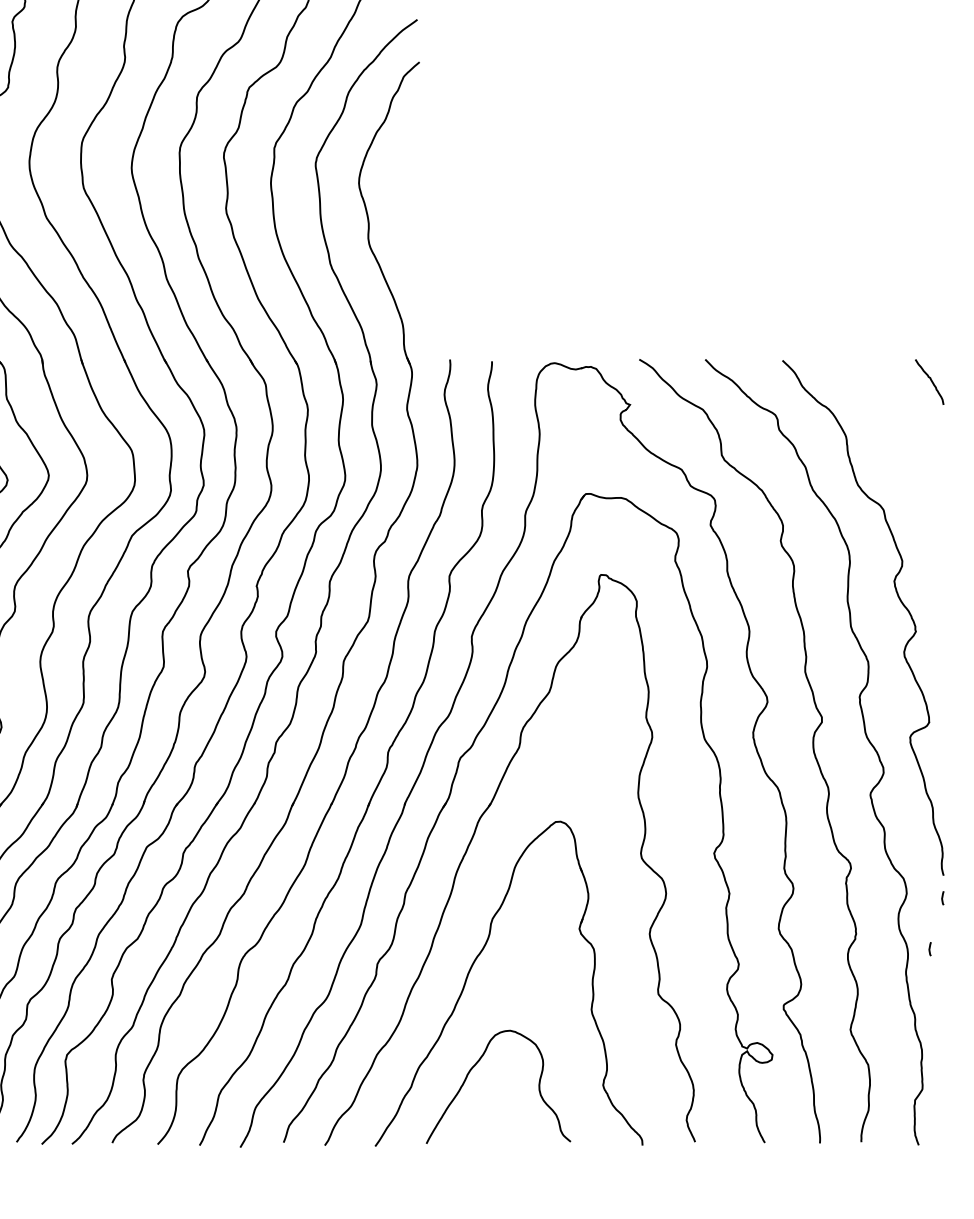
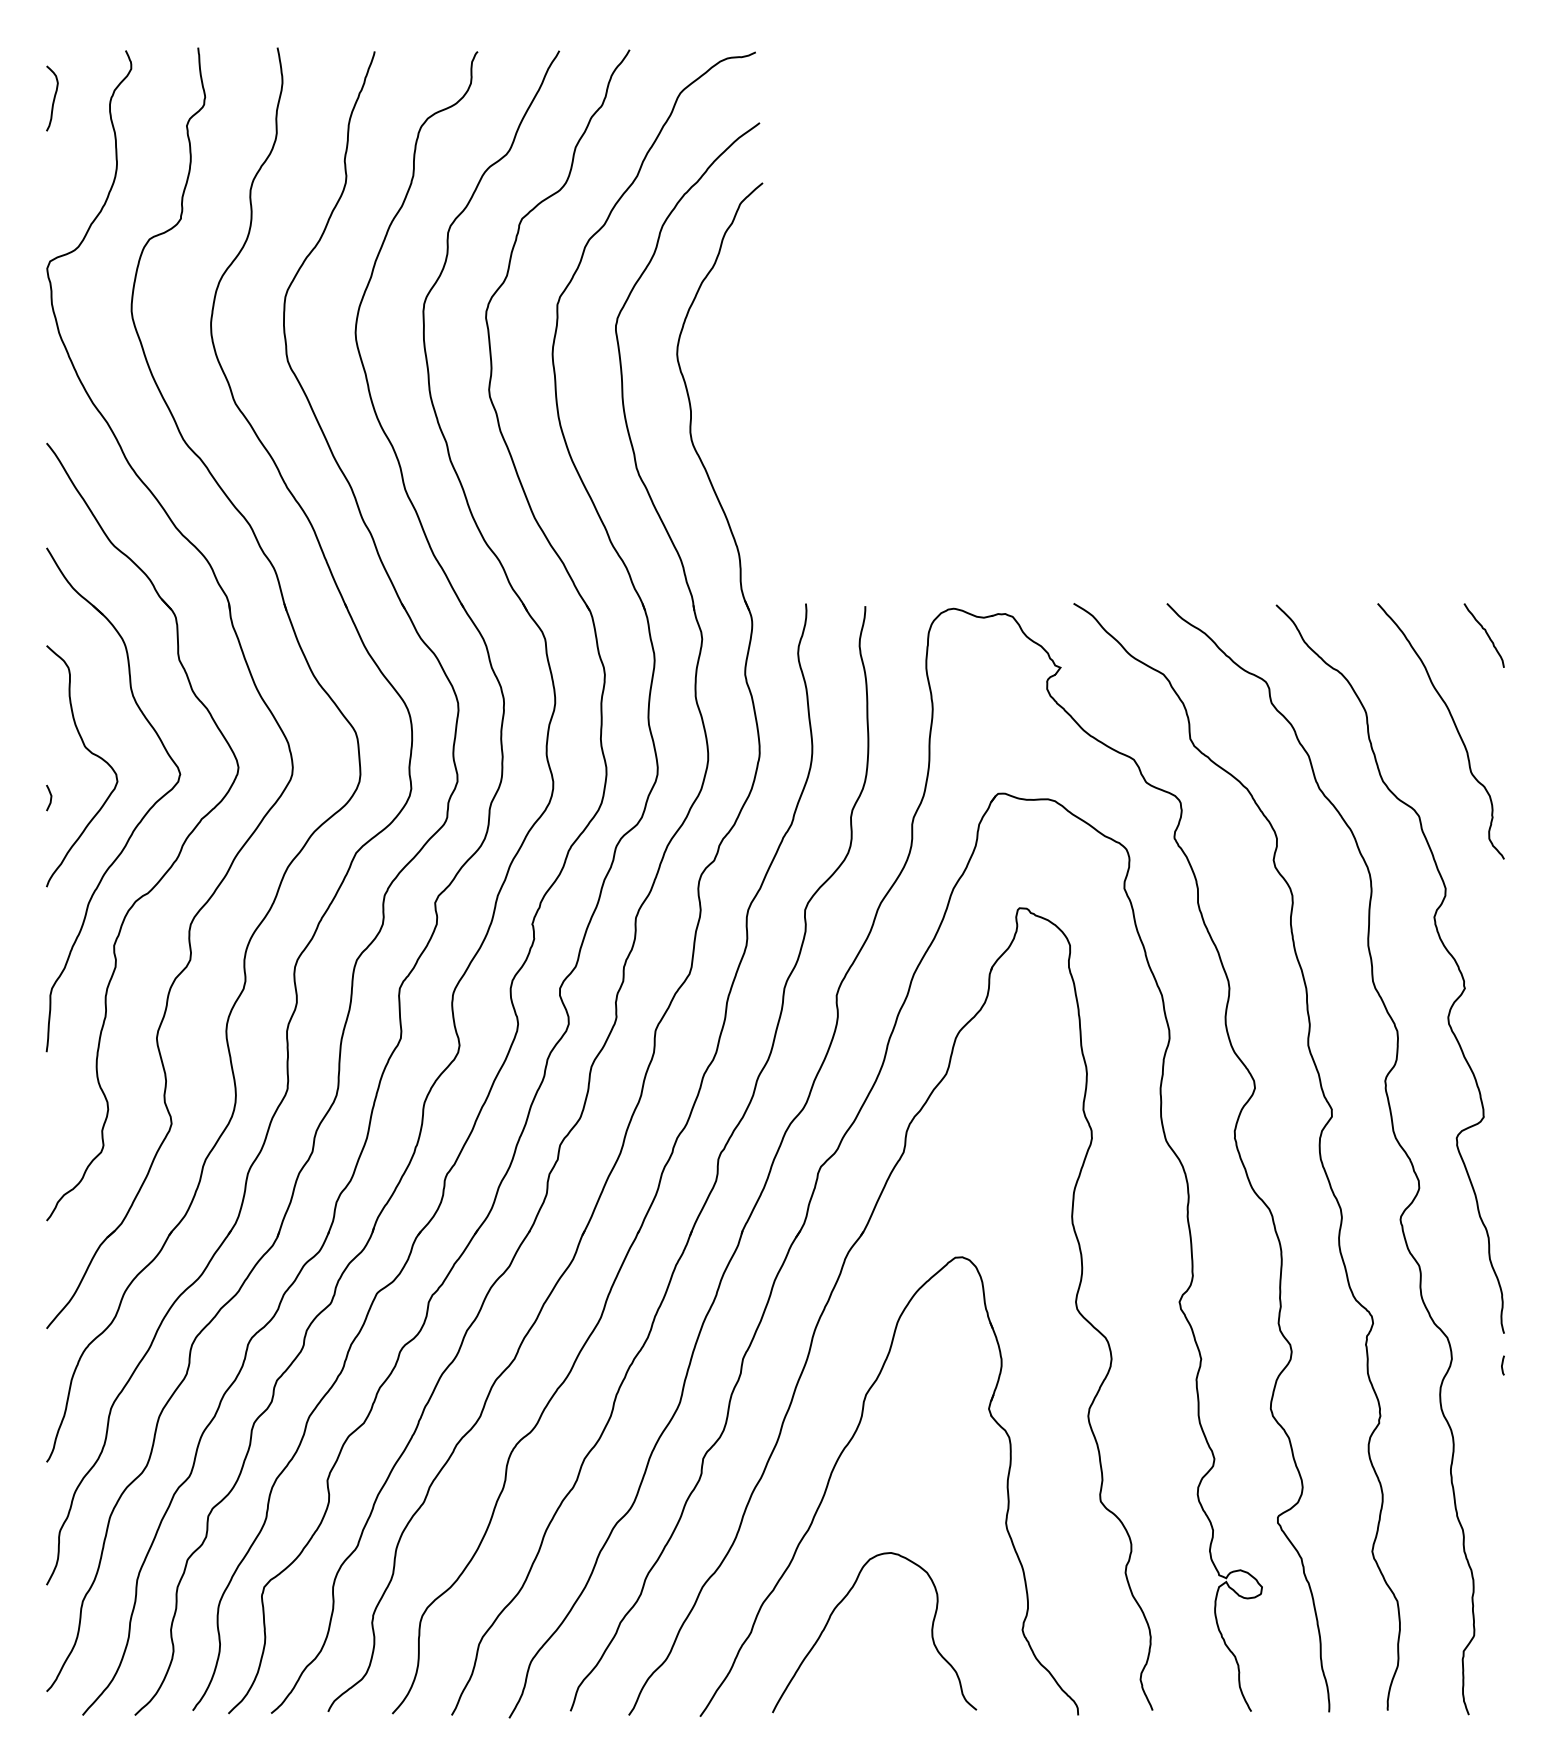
curve: (908, 445) -> (1454, 725), added
line: (929, 949) -> (1484, 1437), removed

